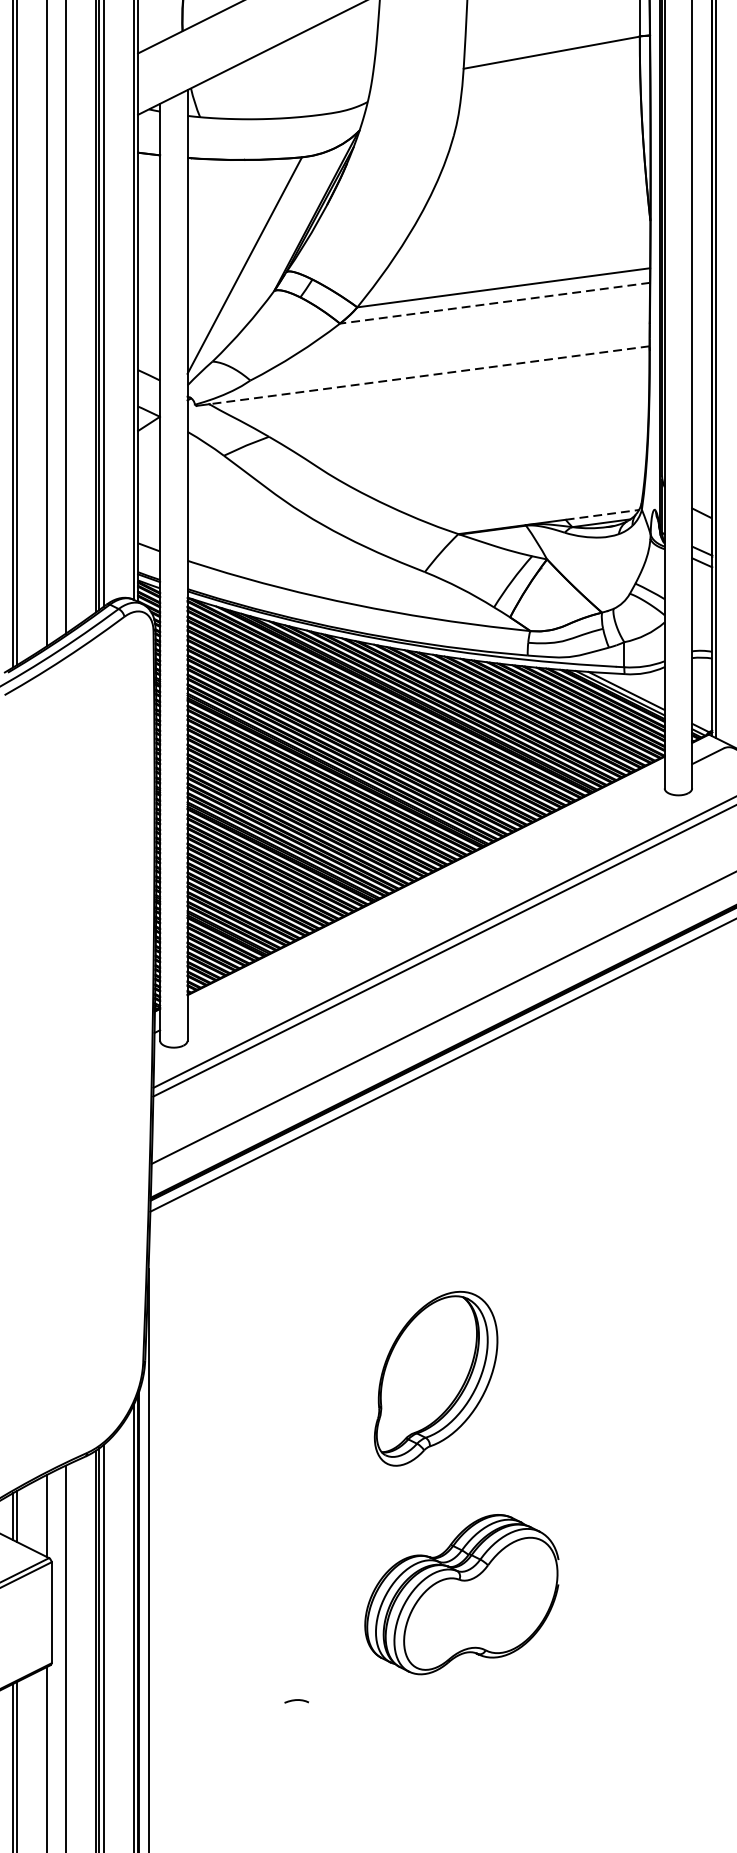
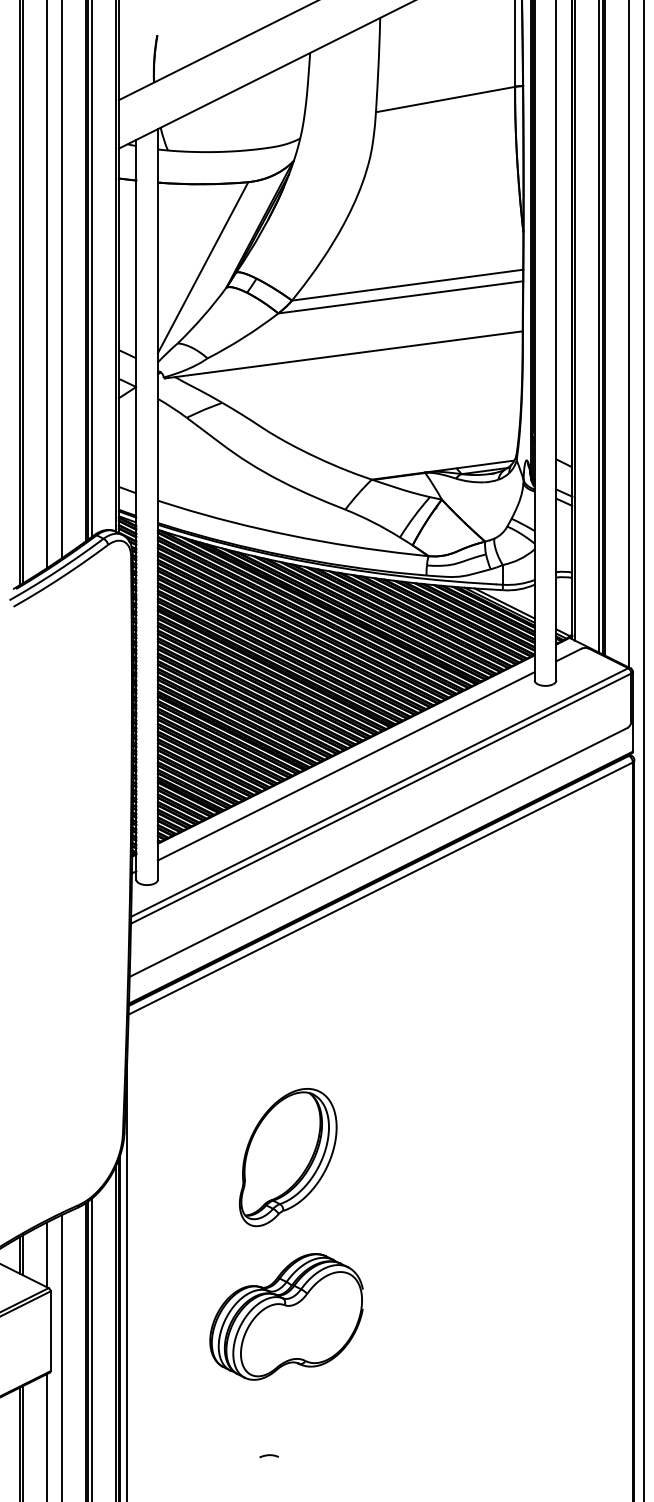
line: (494, 303) -> (400, 297), dashed -> solid
line: (428, 375) -> (348, 354), dashed -> solid
line: (603, 514) -> (486, 464), dashed -> solid
line: (425, 897) -> (345, 766), added
part: (435, 1378) -> (287, 1157), moved
part: (461, 1594) -> (286, 1316), moved
curve: (295, 1701) -> (268, 1456), moved

